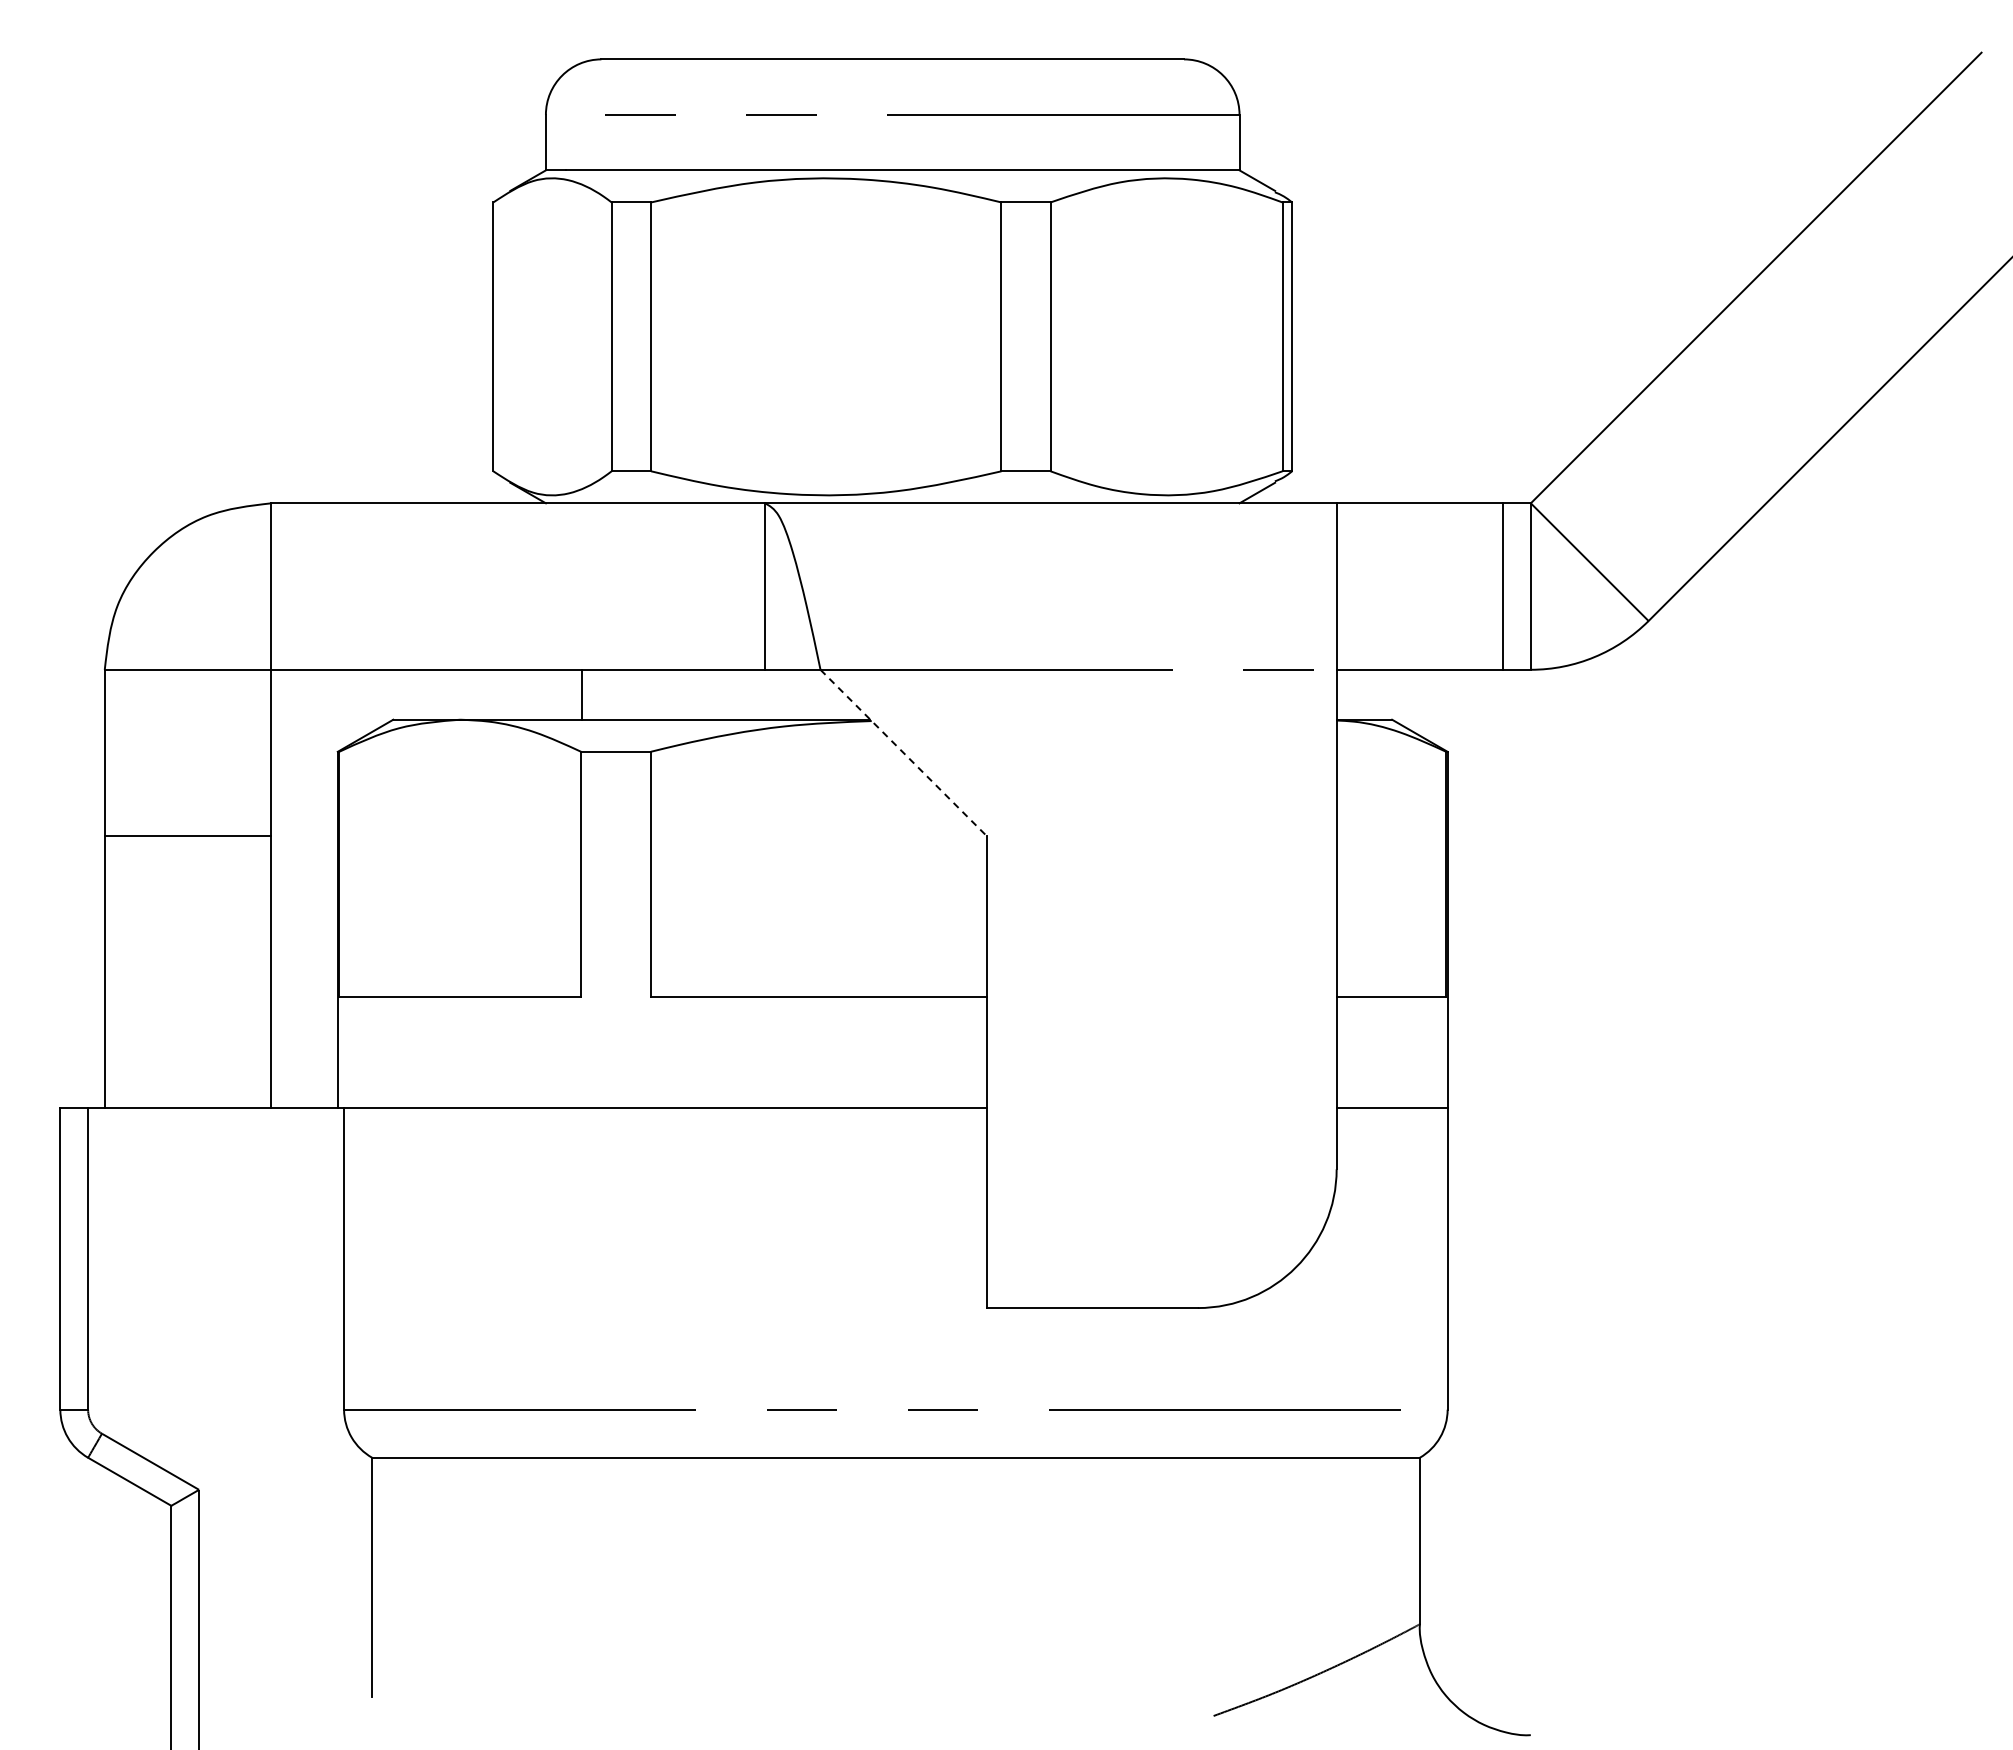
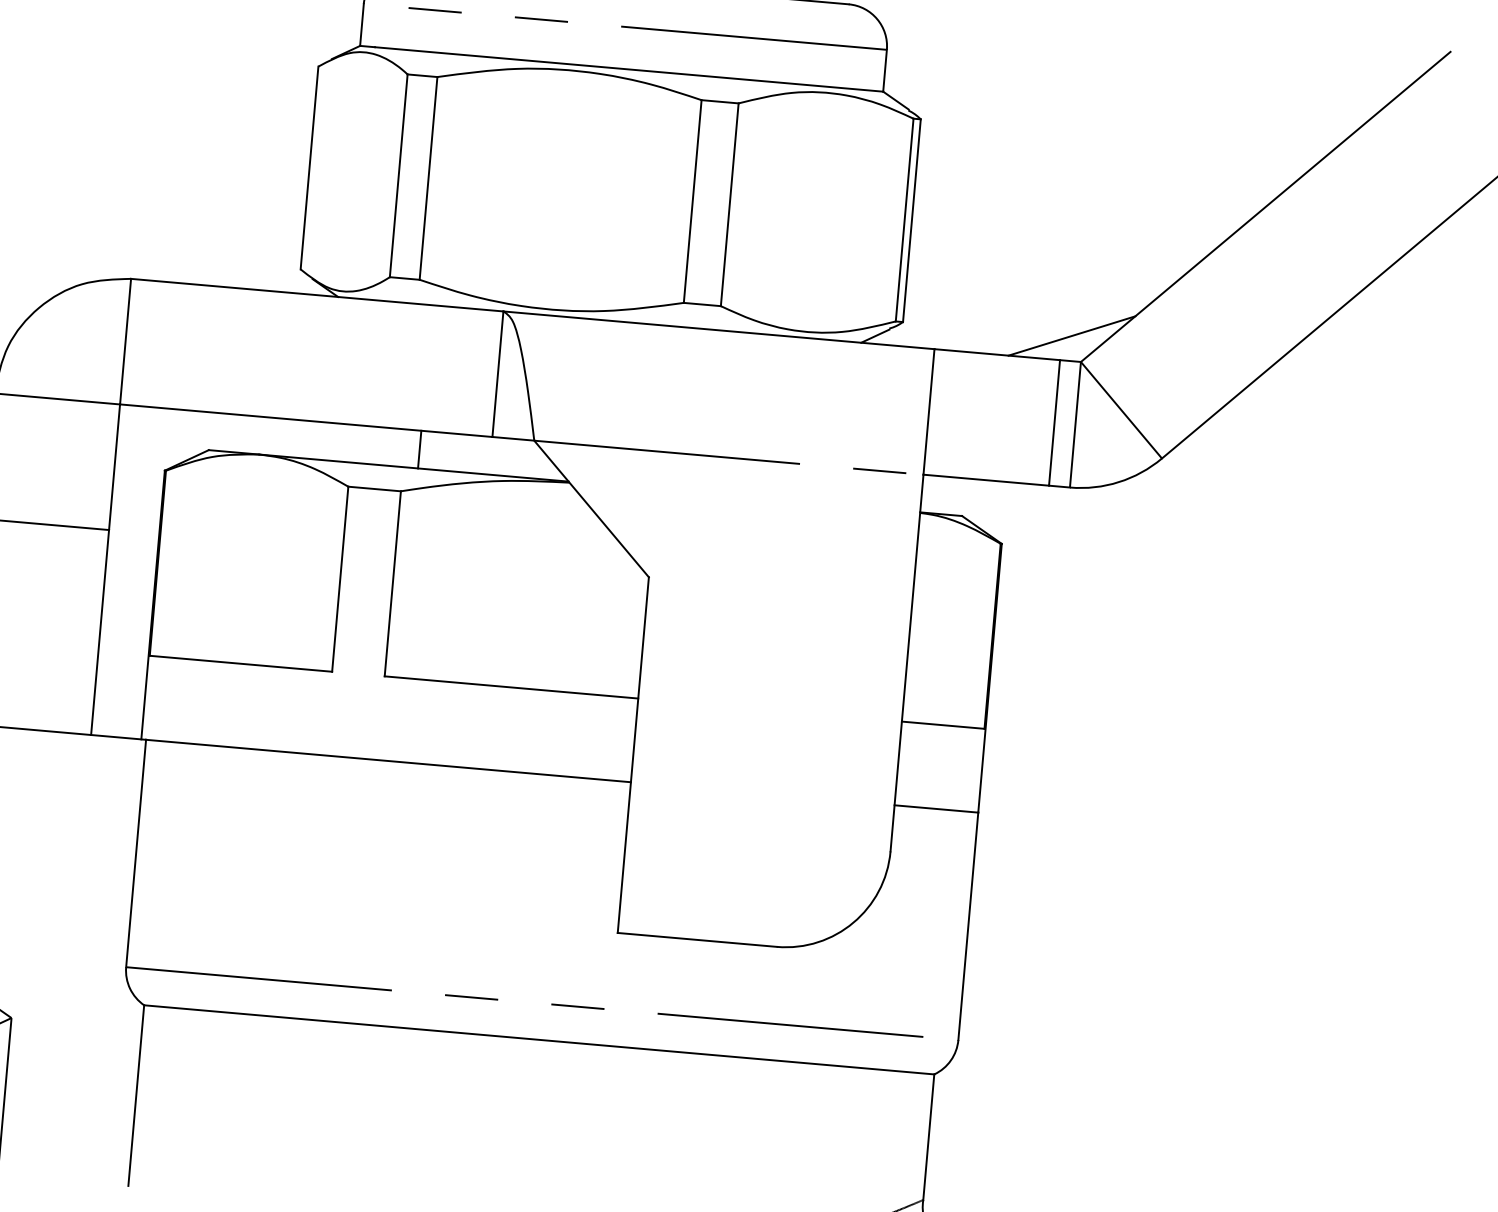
line: (1515, 469) -> (1071, 335), added
line: (581, 694) -> (419, 449), moved
line: (903, 753) -> (591, 509), dashed -> solid

